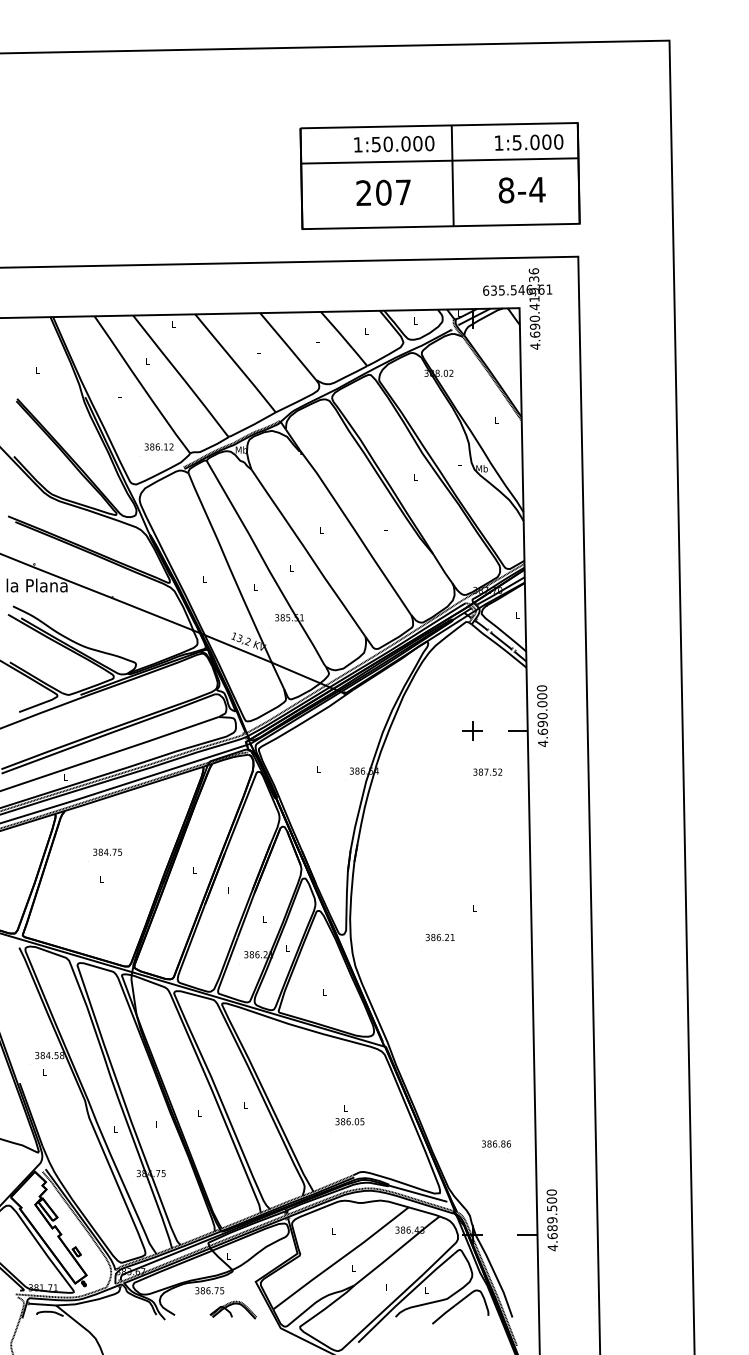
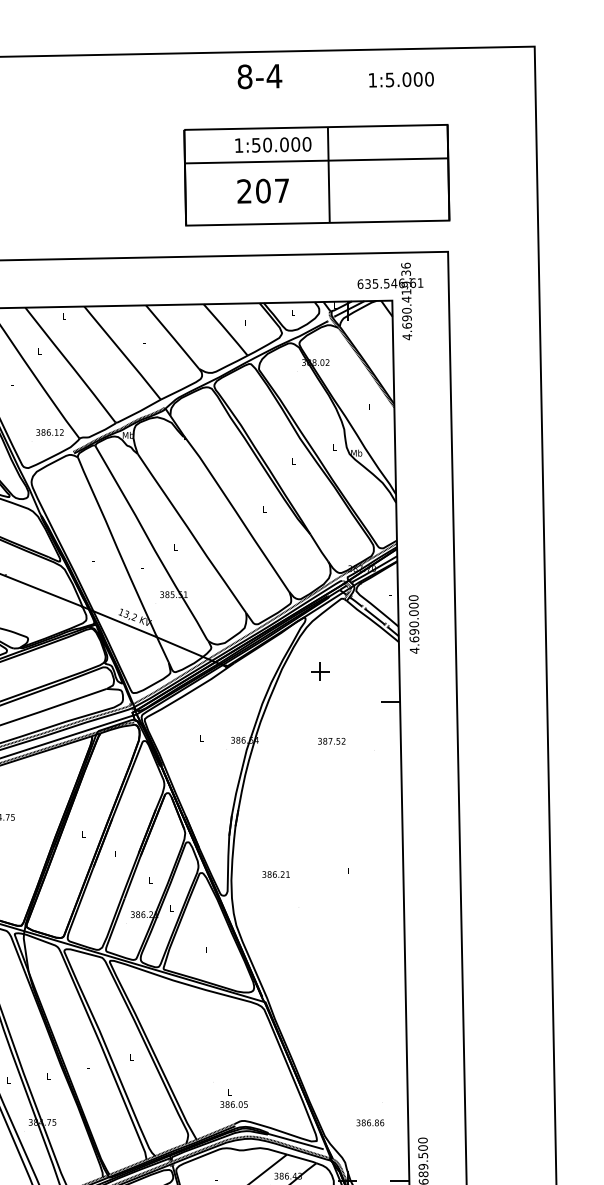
text: (529, 142) -> (401, 79), moved
text: (521, 190) -> (259, 76), moved
text: (542, 715) -> (414, 623), moved
part: (472, 730) -> (320, 671), moved
text: (487, 771) -> (331, 740), moved
text: (439, 937) -> (275, 874), moved
text: (349, 1115) -> (233, 1098), moved
text: (496, 1143) -> (370, 1122), moved

